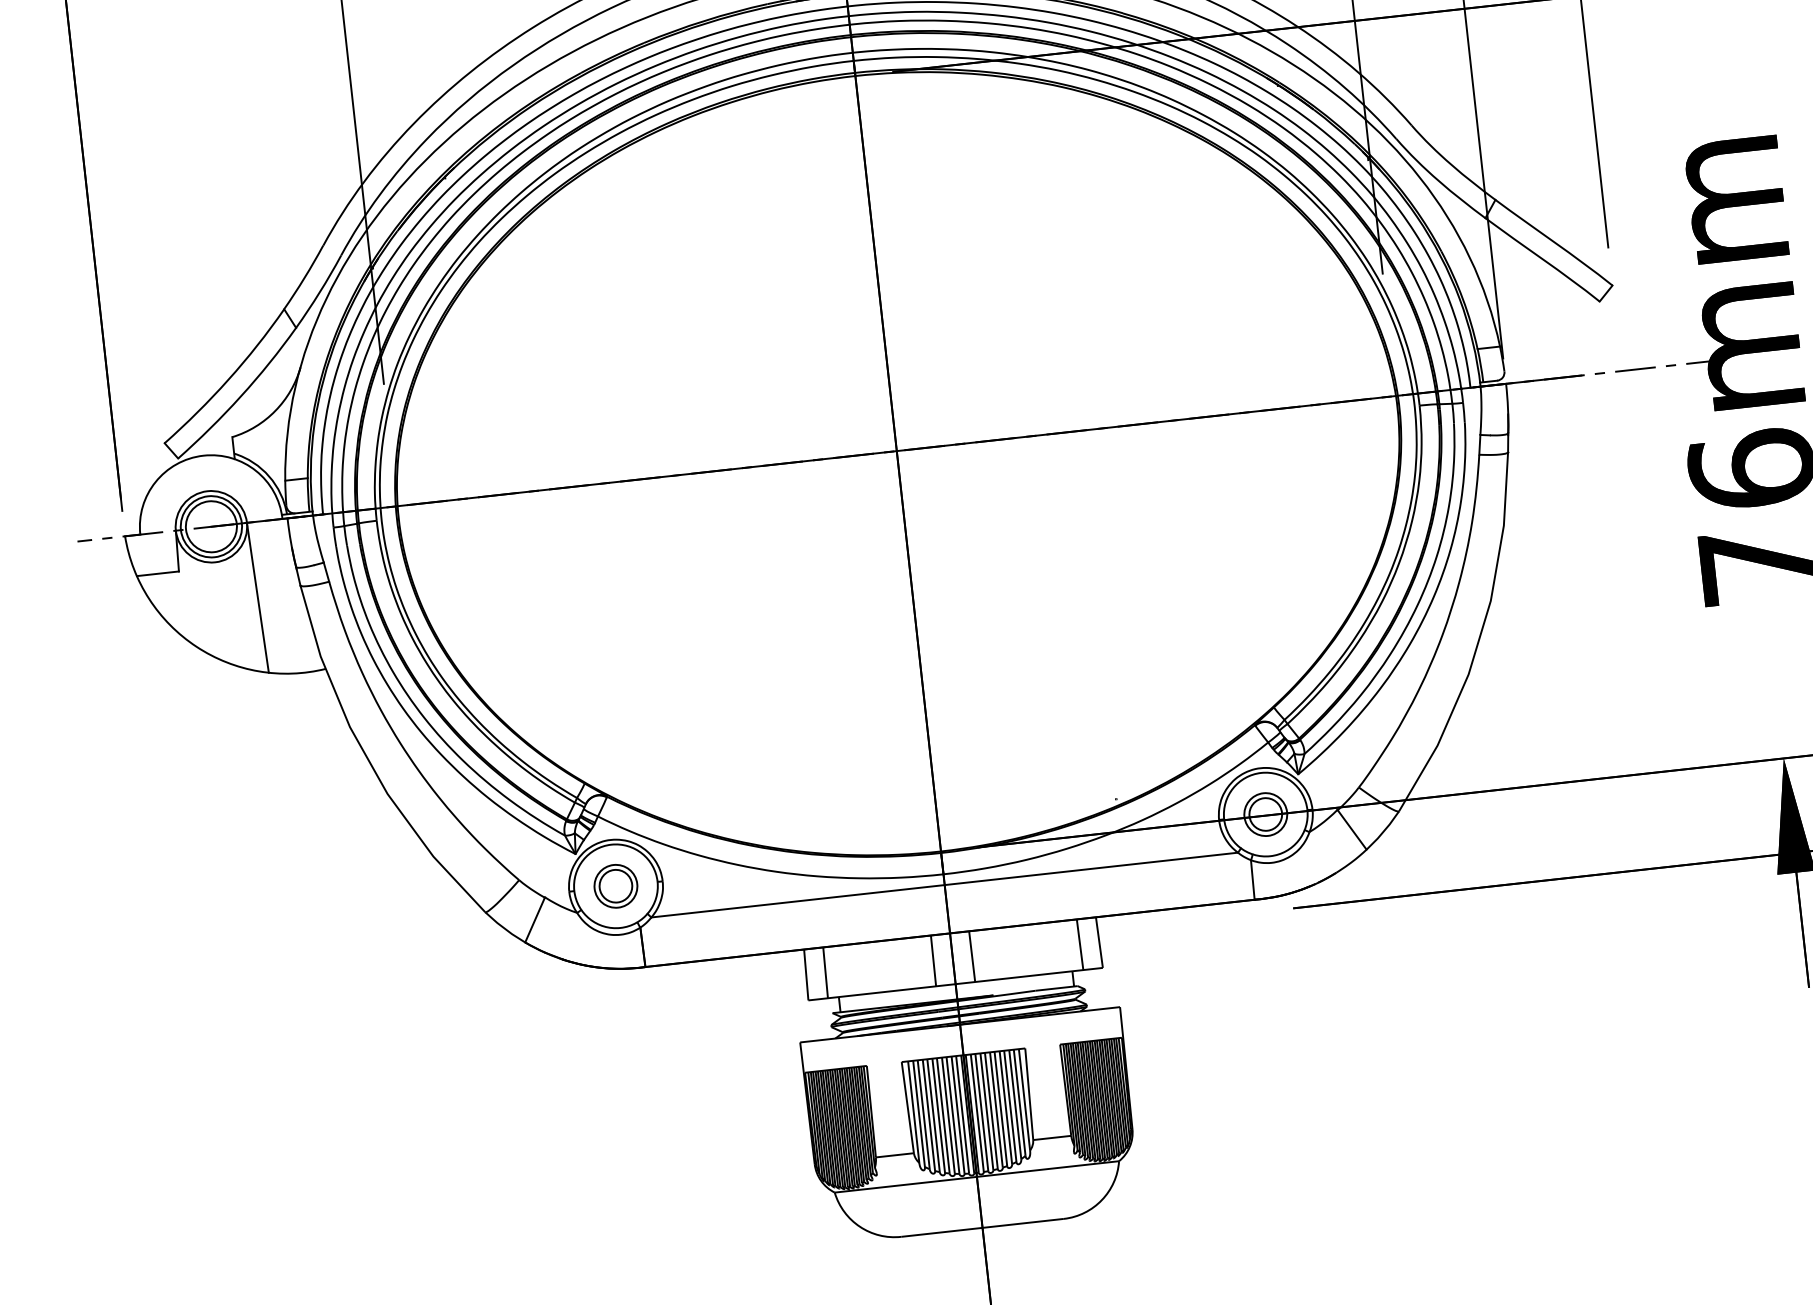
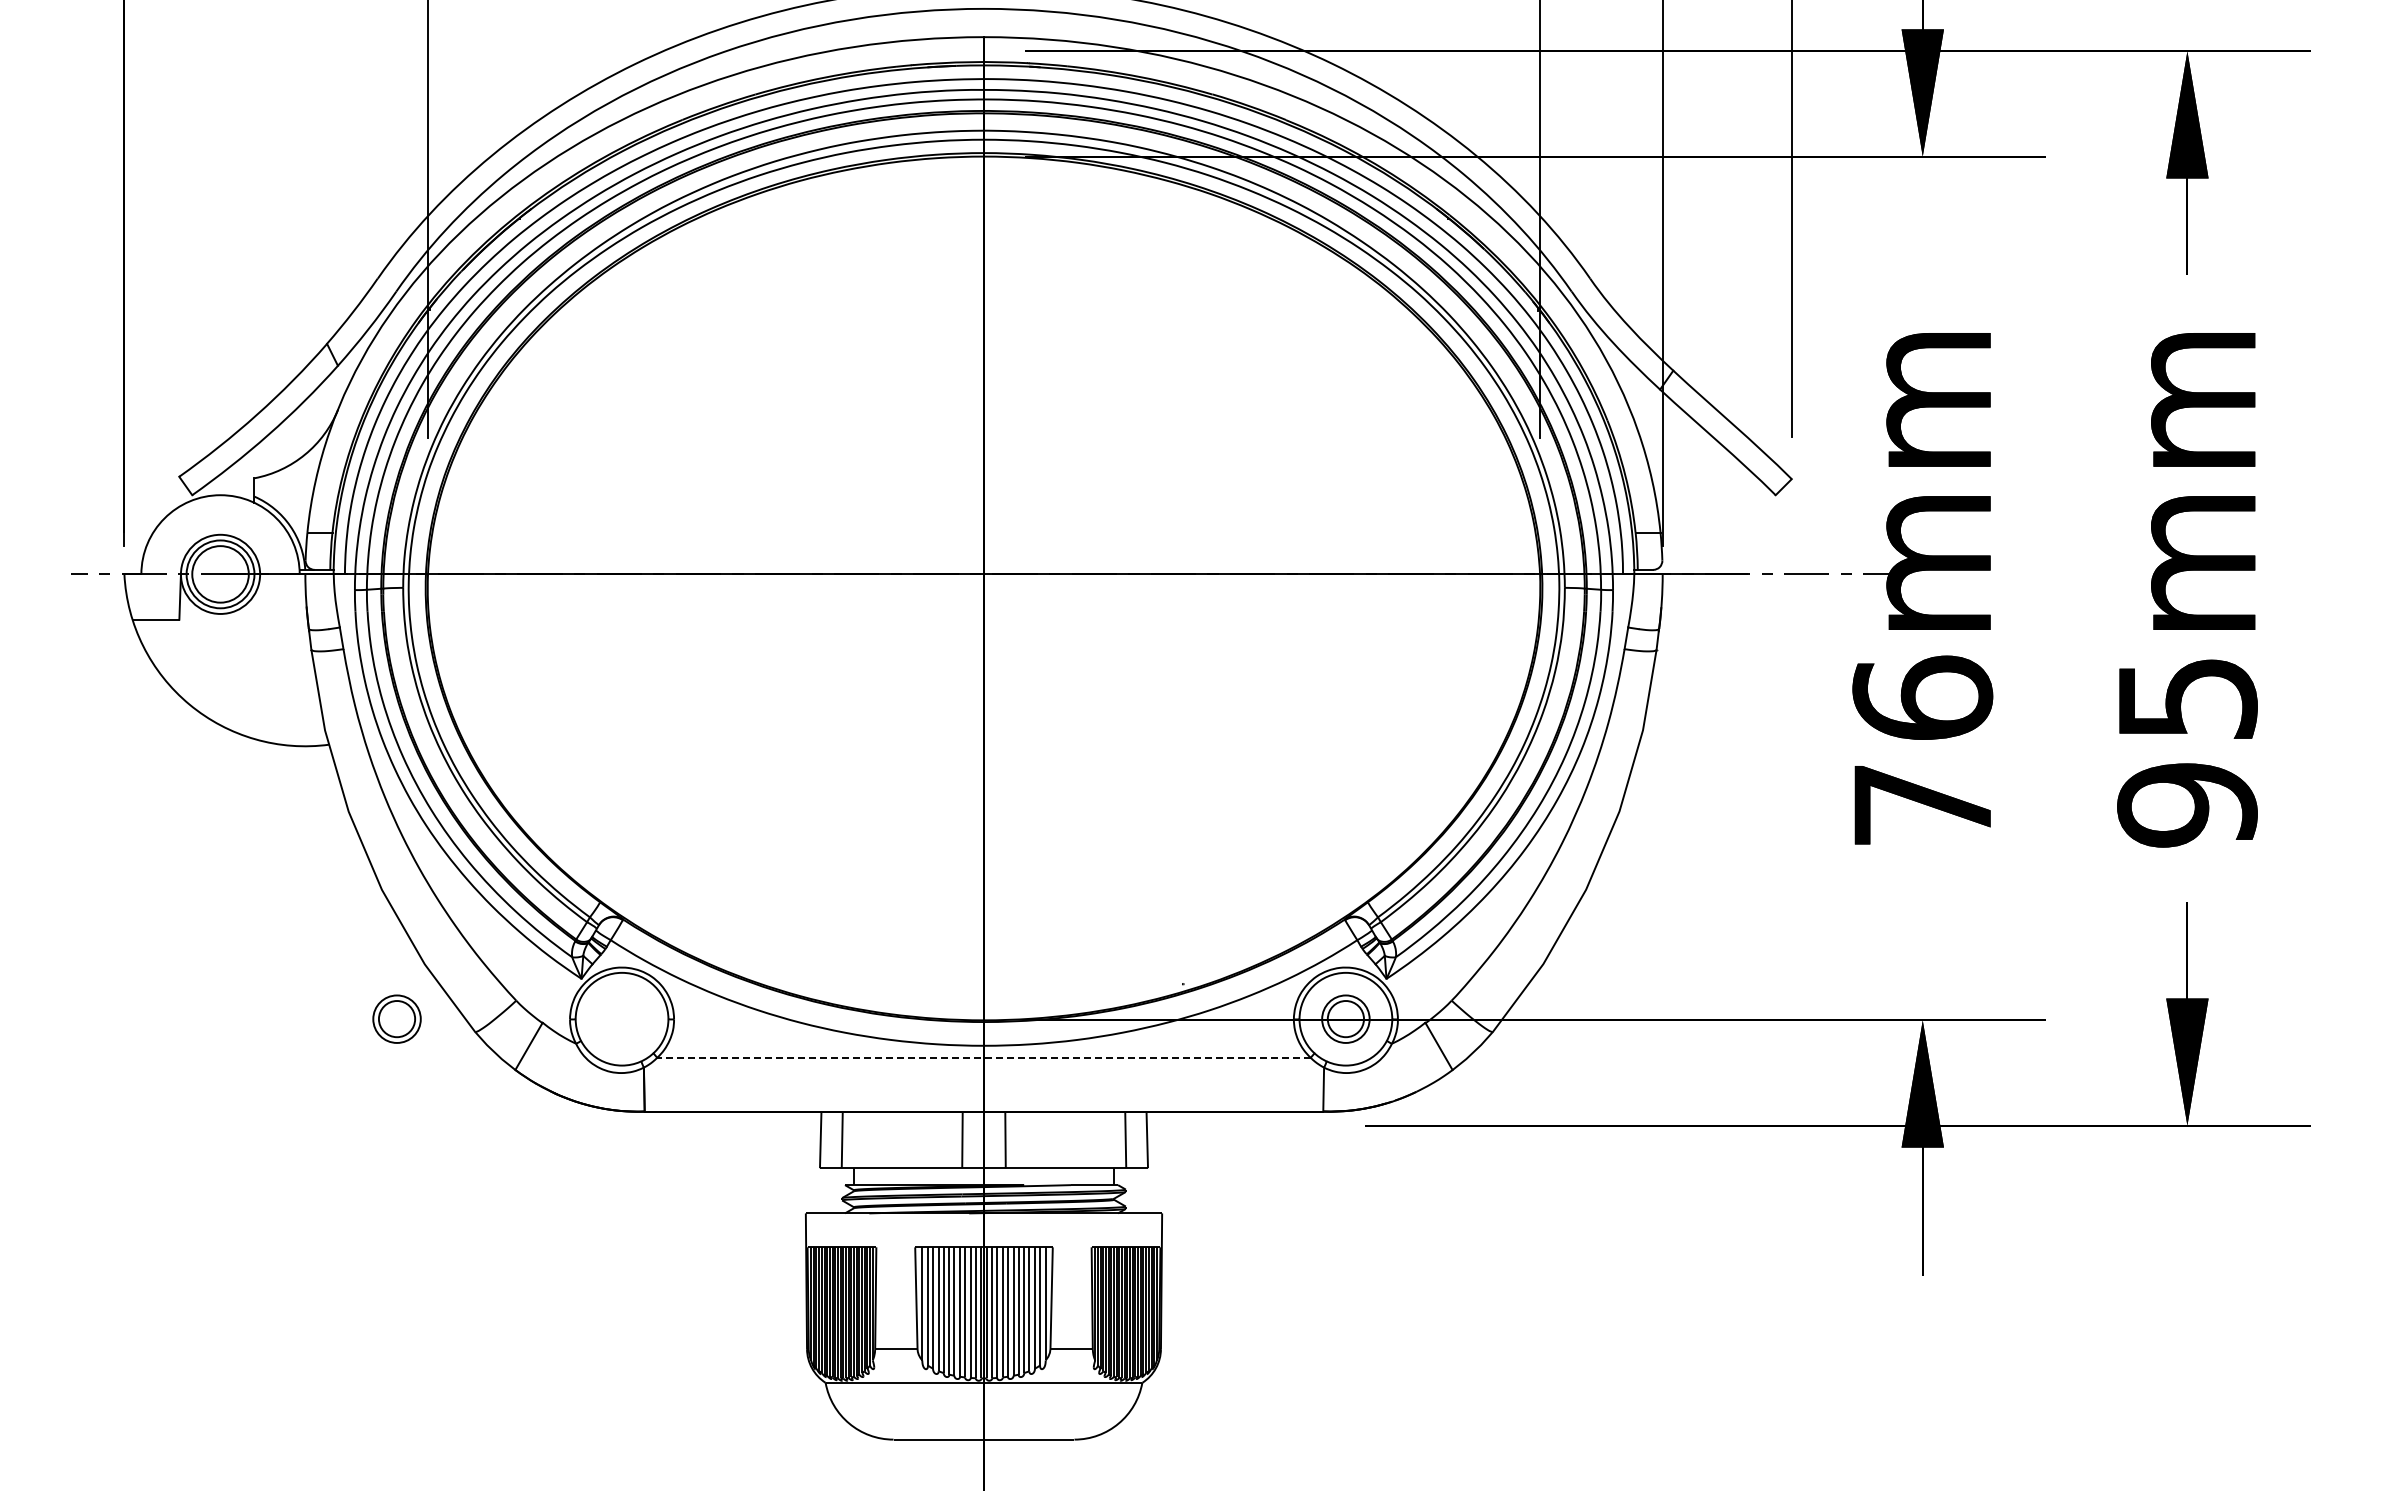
line: (258, 598) -> (263, 658), removed
line: (944, 884) -> (983, 1057), solid -> dashed
part: (615, 885) -> (396, 1018), moved

